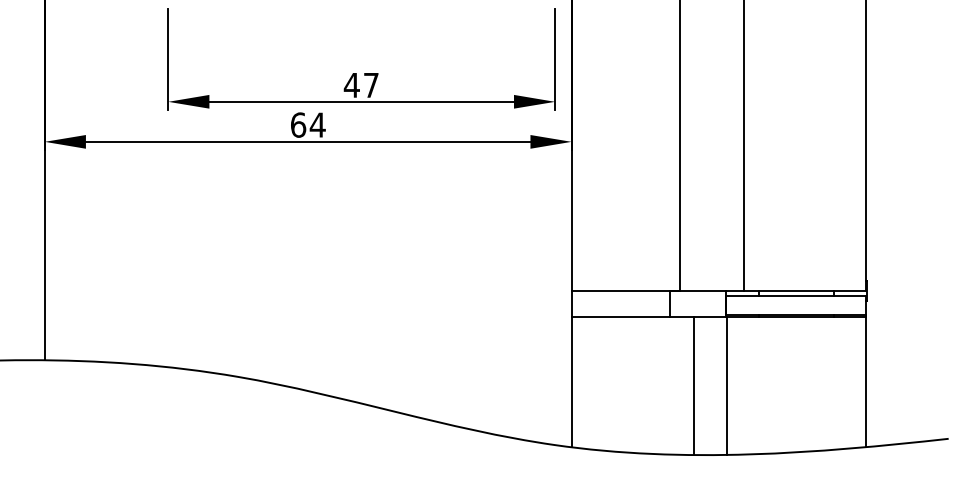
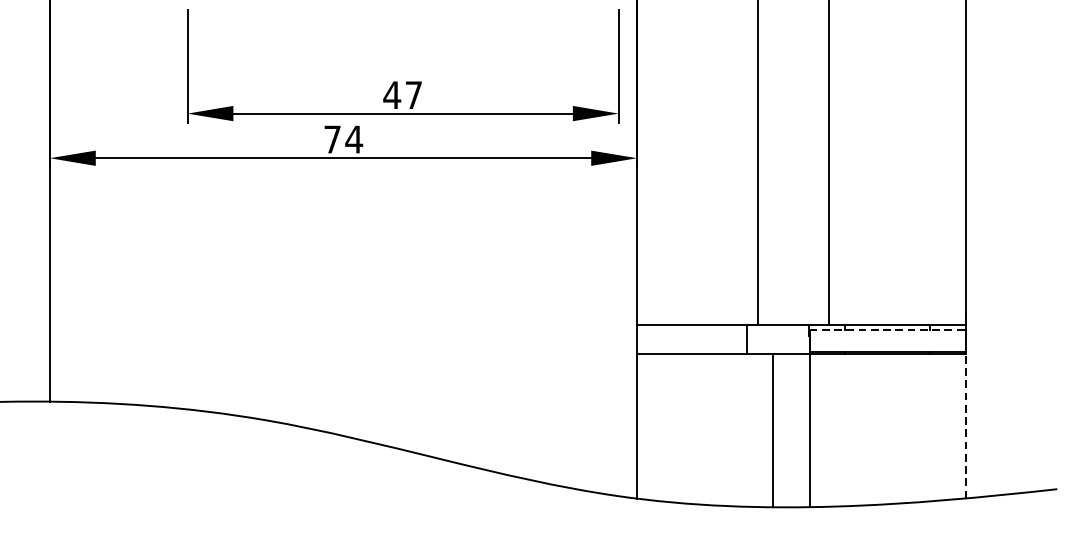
text: (298, 124) -> (332, 138), 64 -> 74
line: (796, 295) -> (887, 329), solid -> dashed
line: (866, 382) -> (965, 426), solid -> dashed

